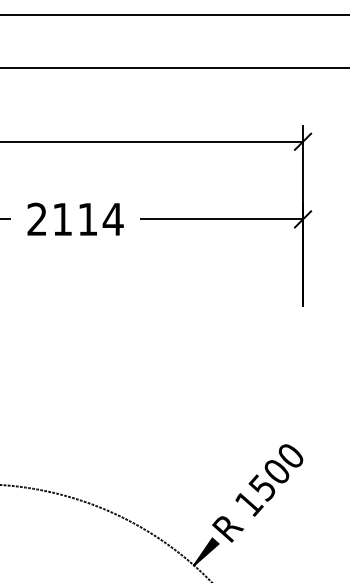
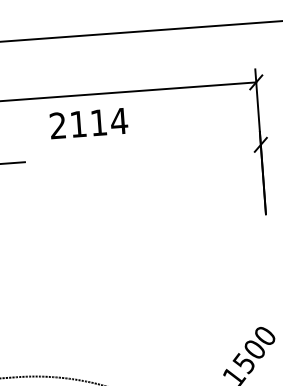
text: (75, 218) -> (88, 122), moved
line: (221, 219) -> (195, 149), removed

